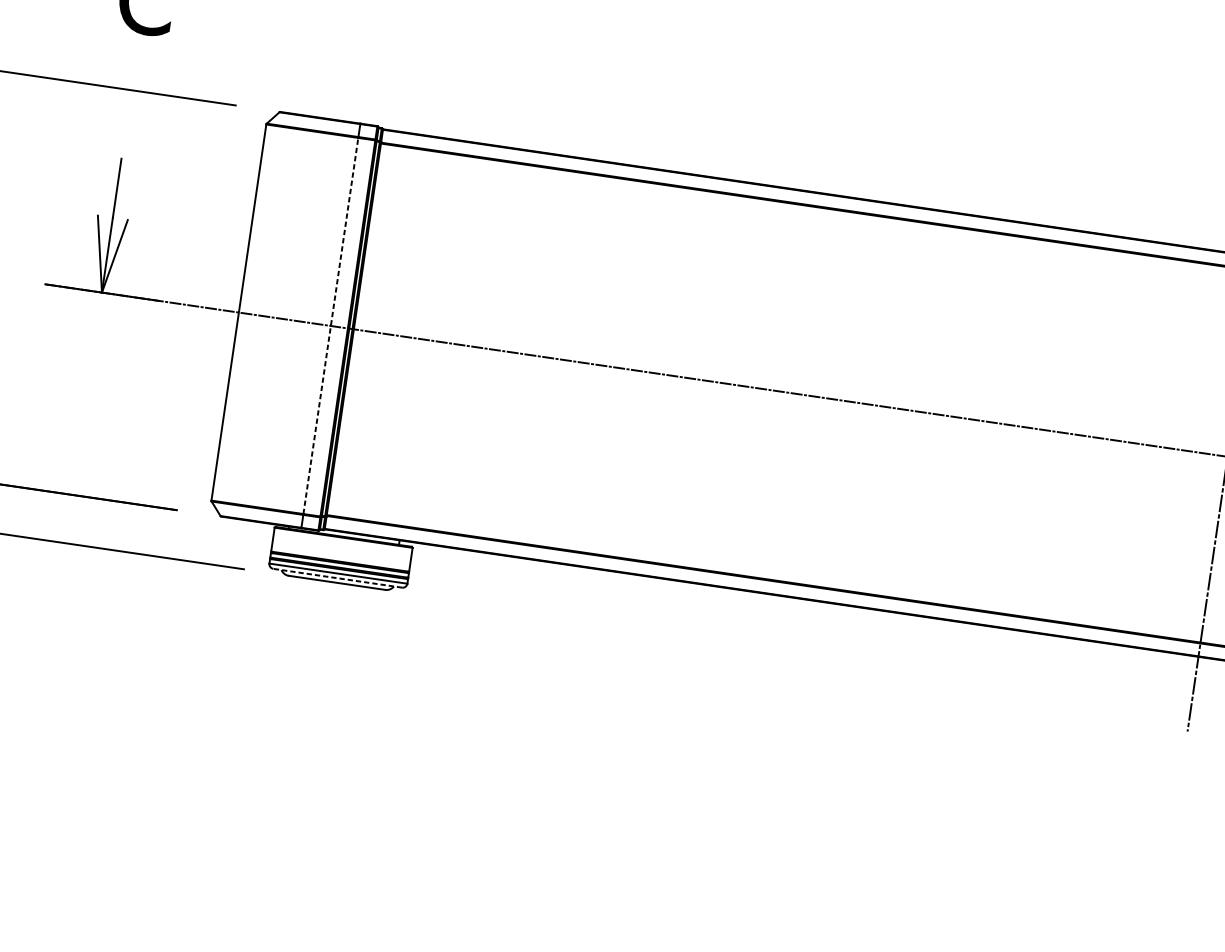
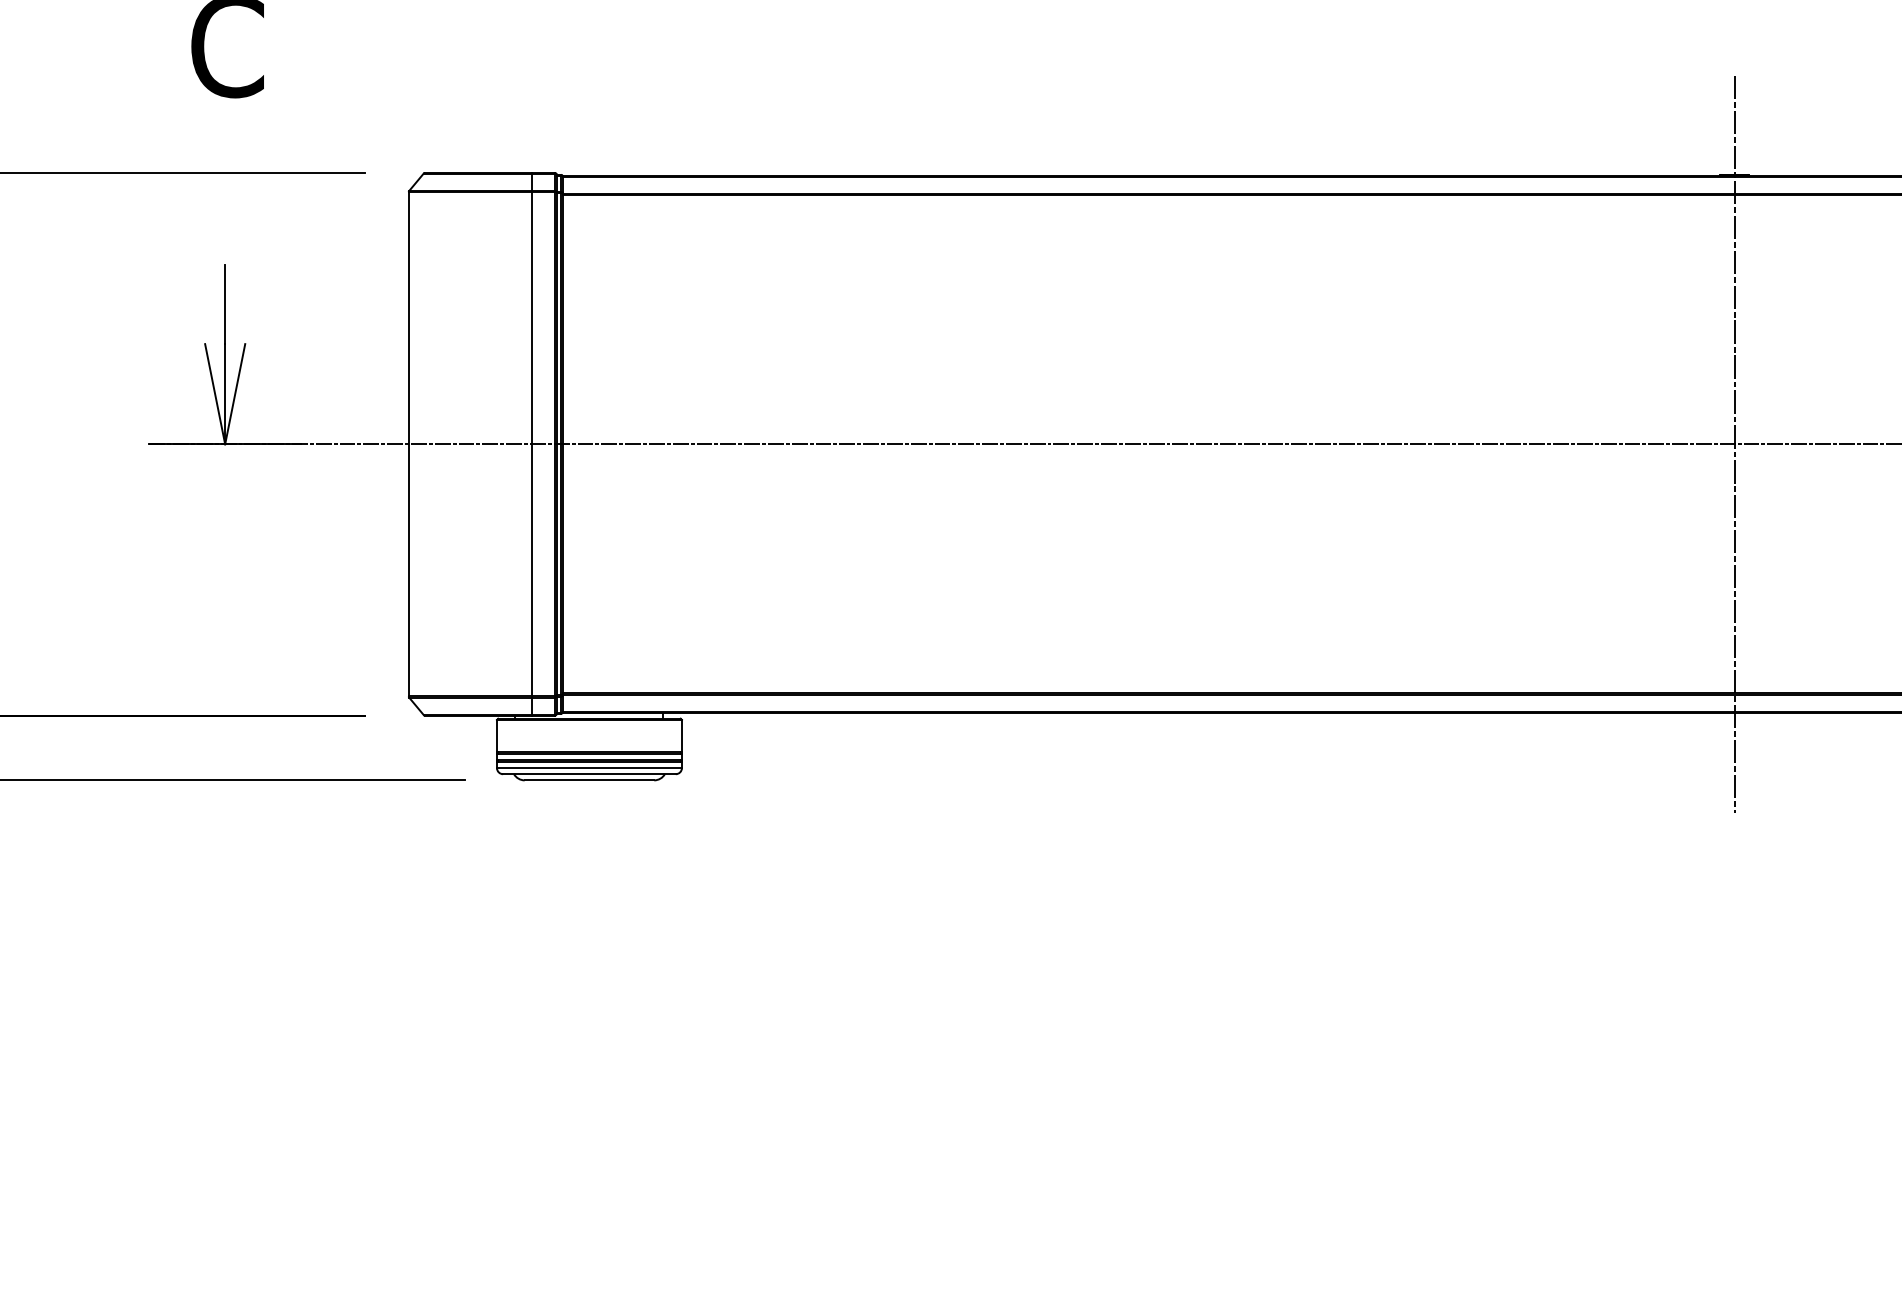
line: (331, 325) -> (532, 443), dashed -> solid
line: (337, 578) -> (588, 774), dashed -> solid

